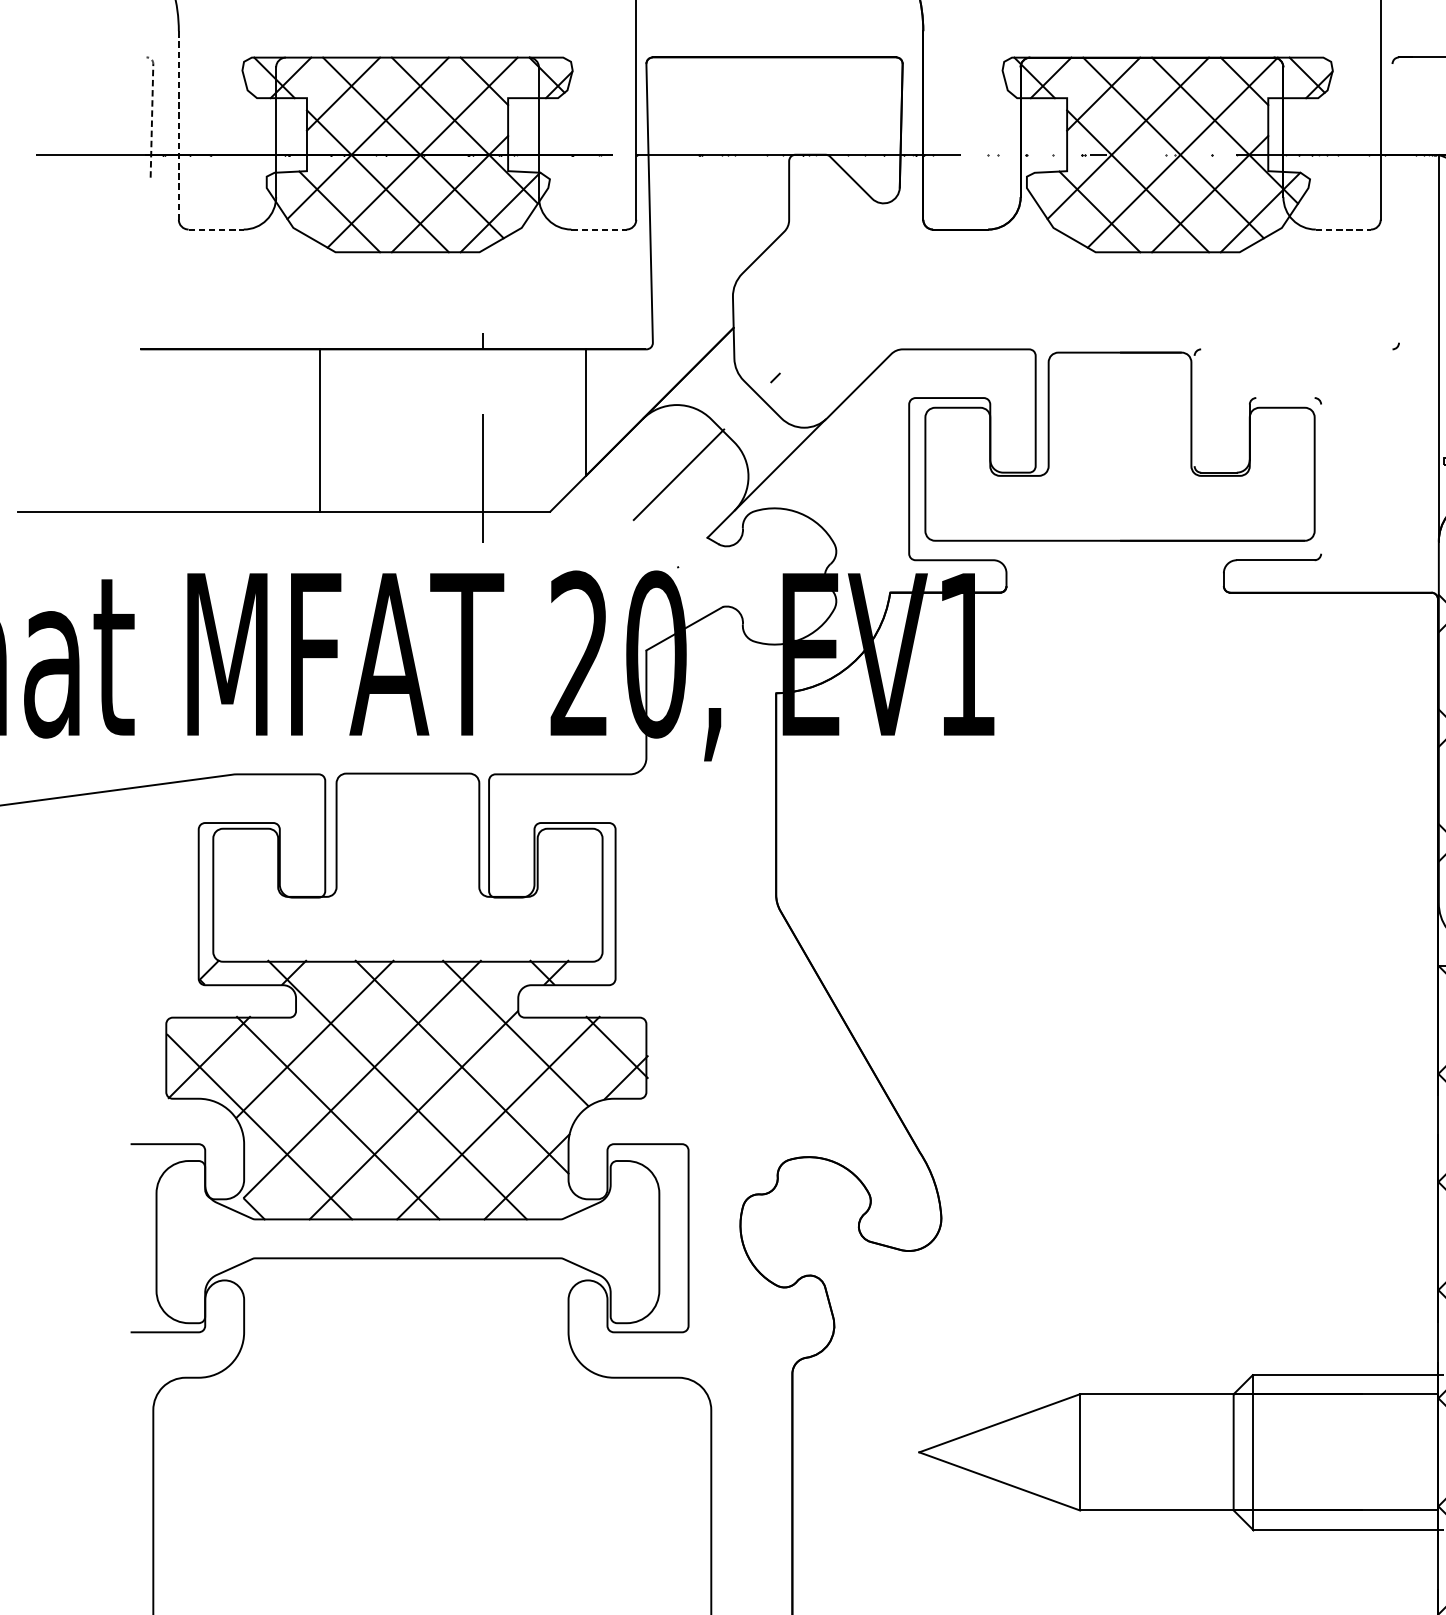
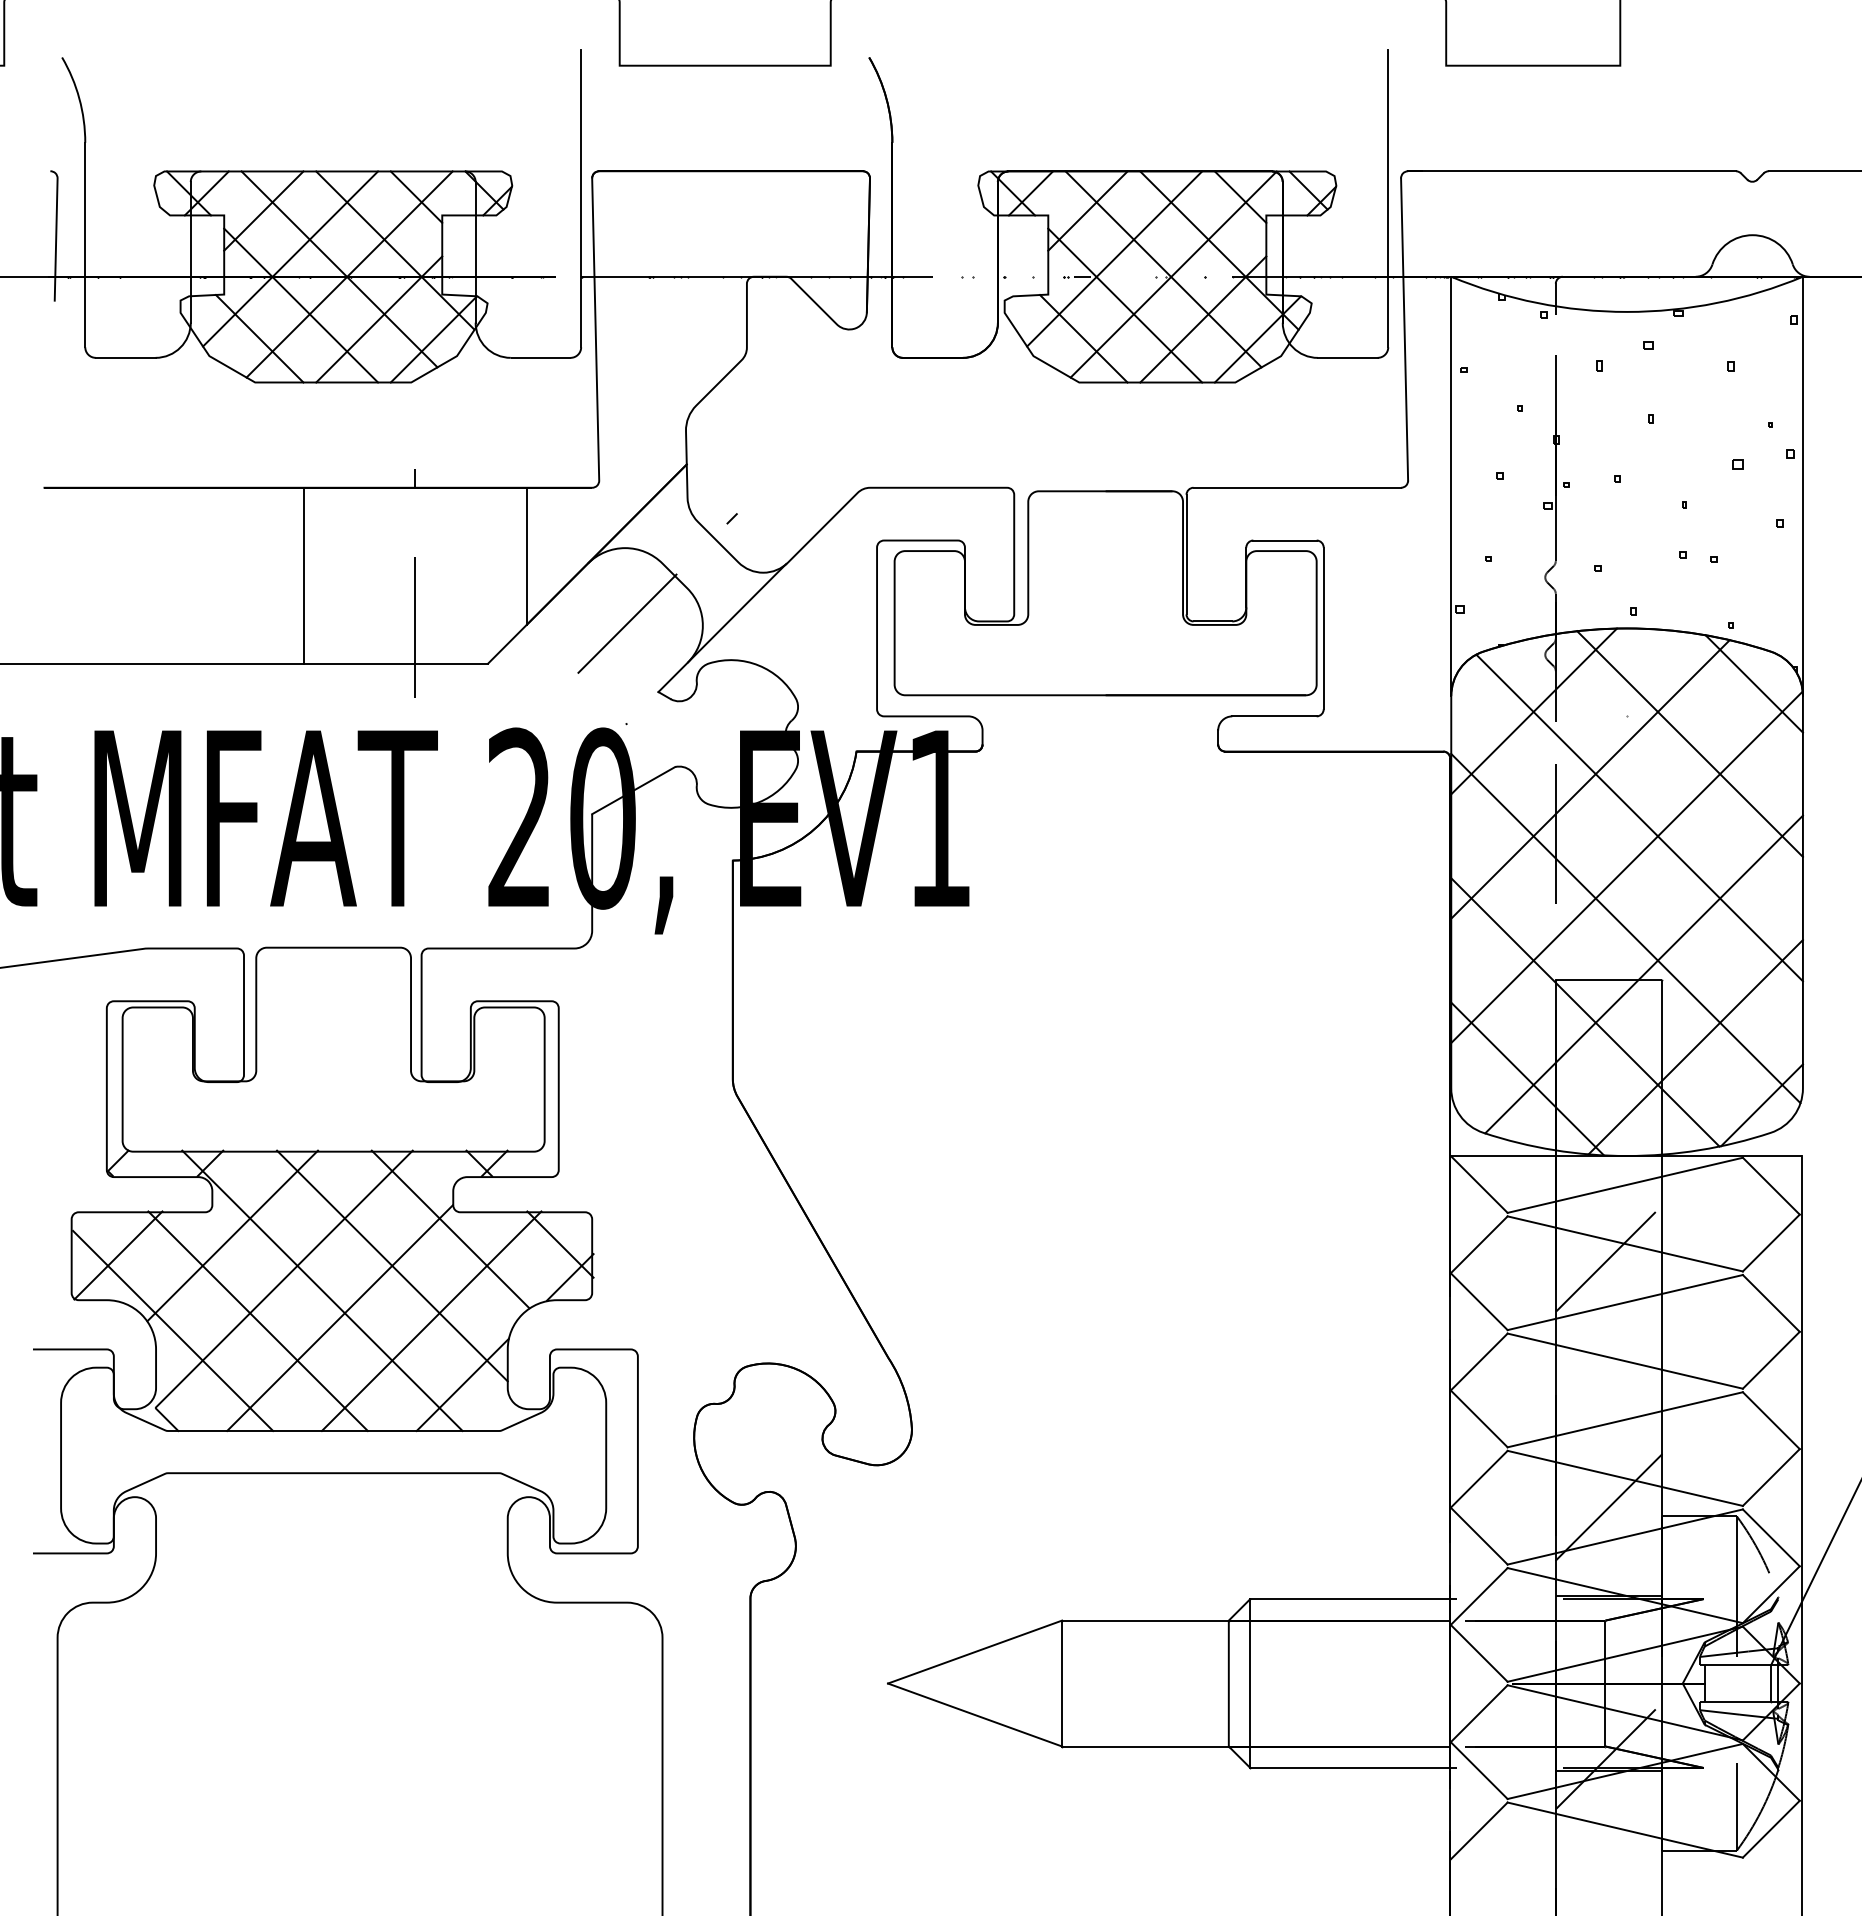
line: (152, 110) -> (56, 228), dashed -> solid
line: (179, 125) -> (85, 245), dashed -> solid
line: (1395, 203) -> (1404, 329), added
line: (215, 229) -> (125, 357), dashed -> solid
line: (598, 229) -> (540, 357), dashed -> solid
line: (1343, 229) -> (1347, 357), dashed -> solid
line: (1297, 349) -> (1297, 487), added
line: (1285, 398) -> (1284, 540), added
line: (1194, 410) -> (1186, 554), added
line: (320, 430) -> (303, 575), moved
line: (1320, 479) -> (1323, 628), added

